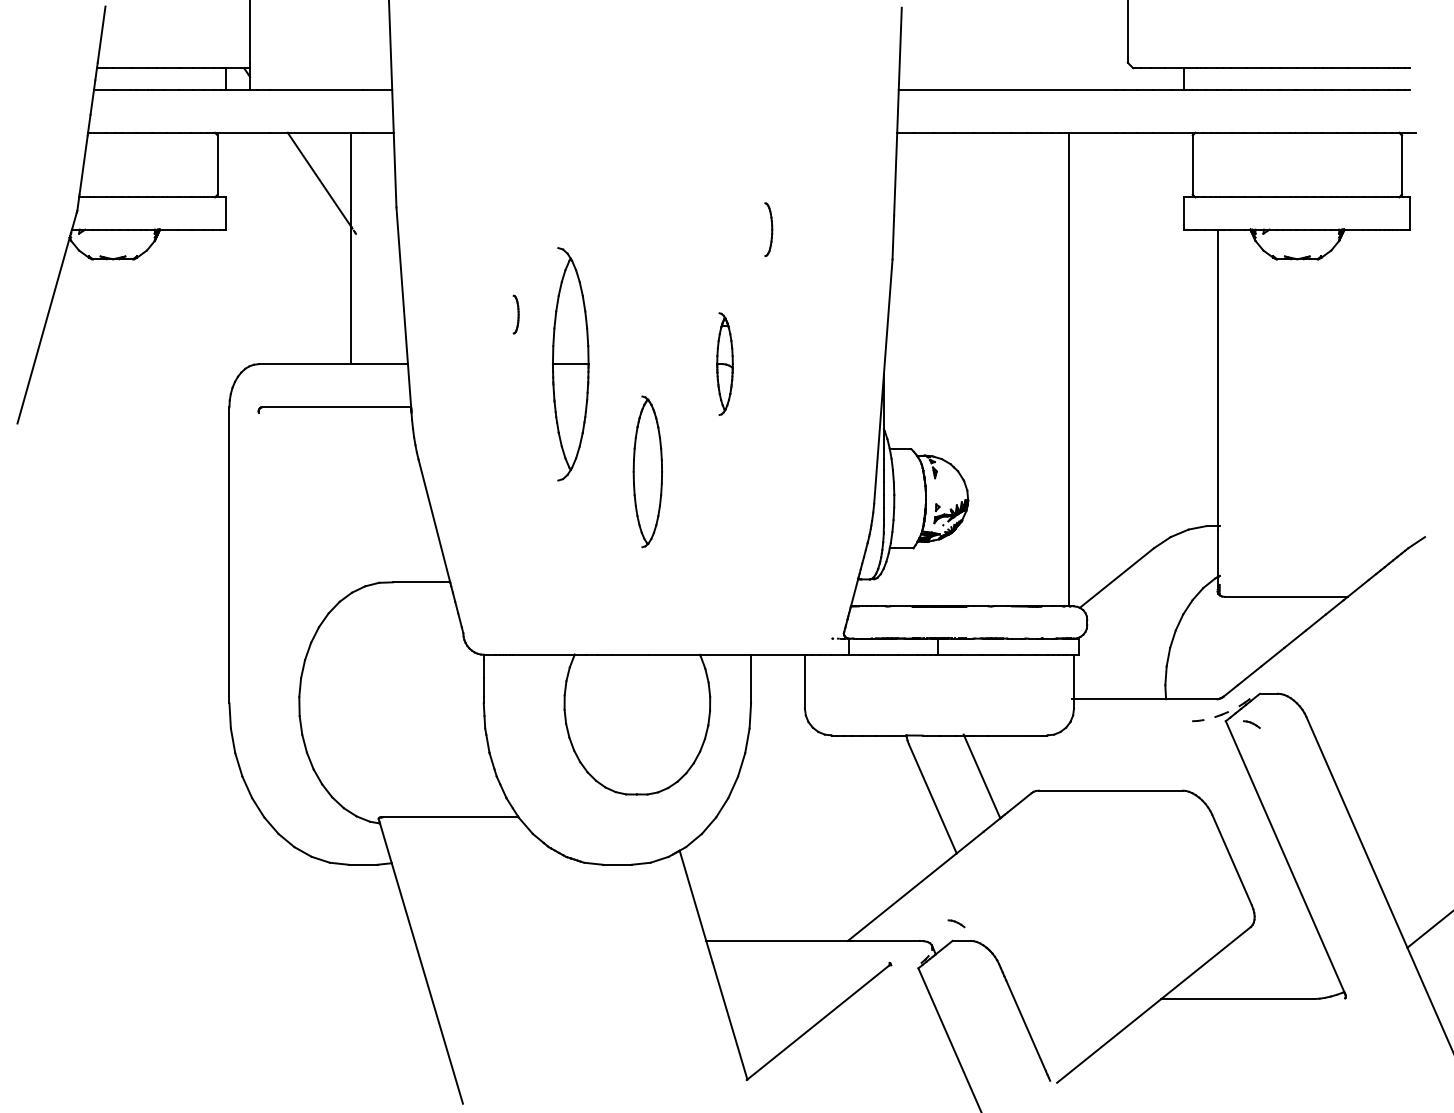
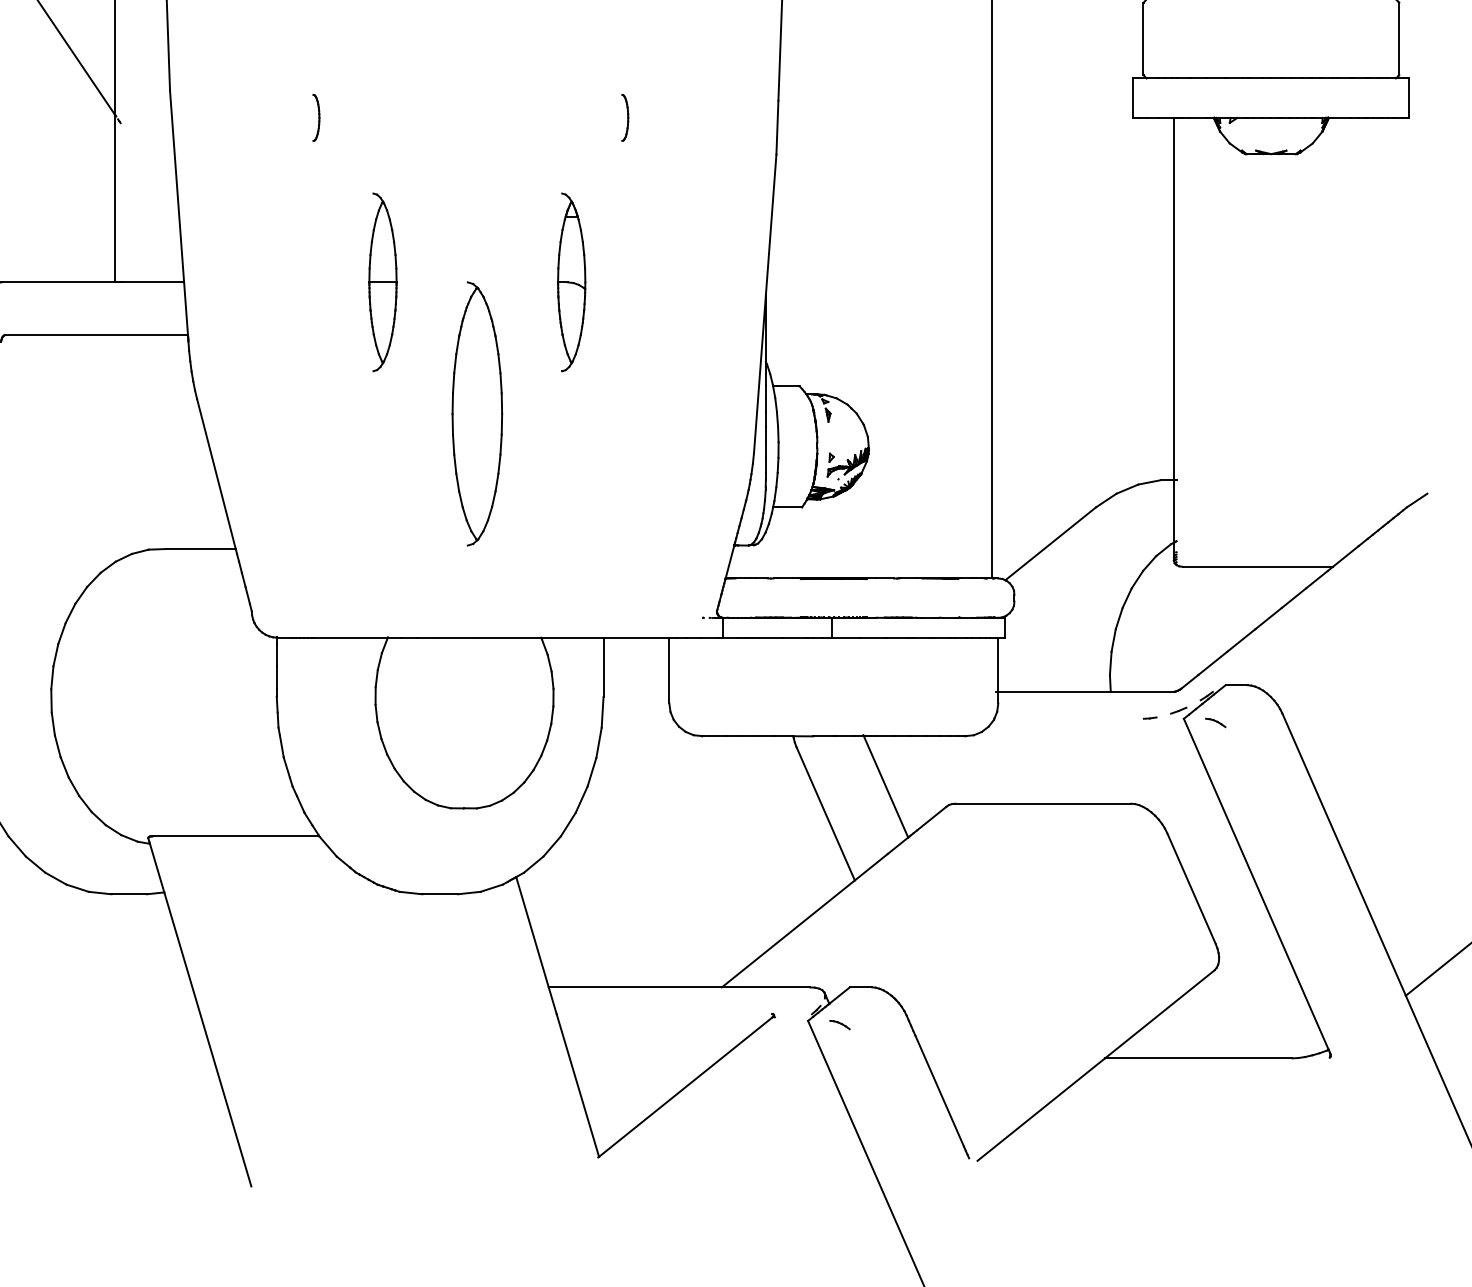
part: (768, 229) -> (624, 117), size x0.71
part: (515, 314) -> (315, 117), moved
part: (570, 363) -> (382, 281), size x0.62
part: (724, 363) -> (571, 281), size x1.43
part: (647, 471) -> (476, 413), size x1.43
part: (956, 923) -> (839, 1024), moved

